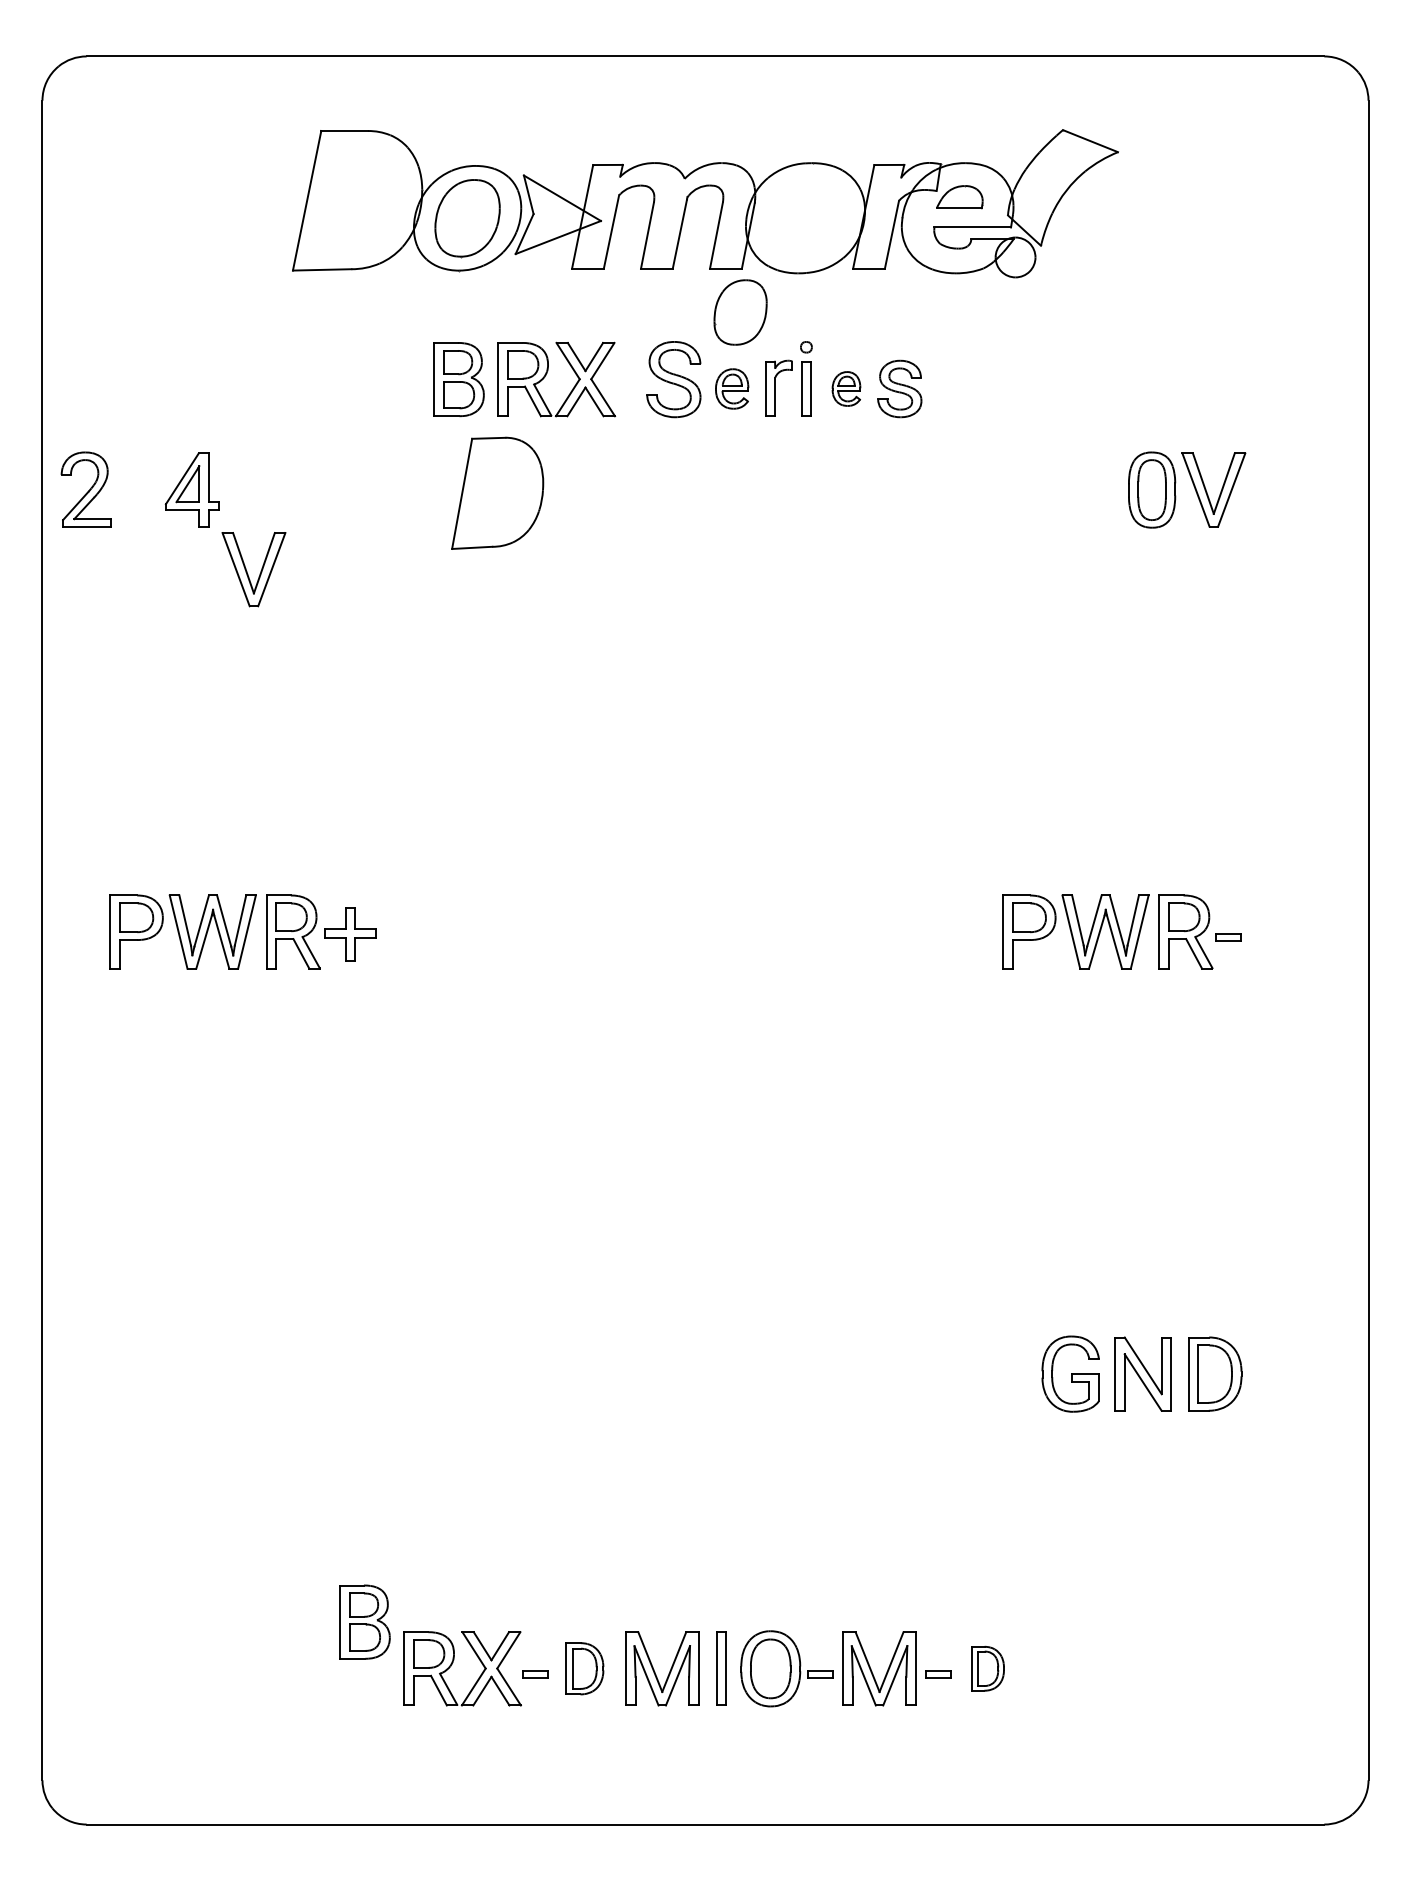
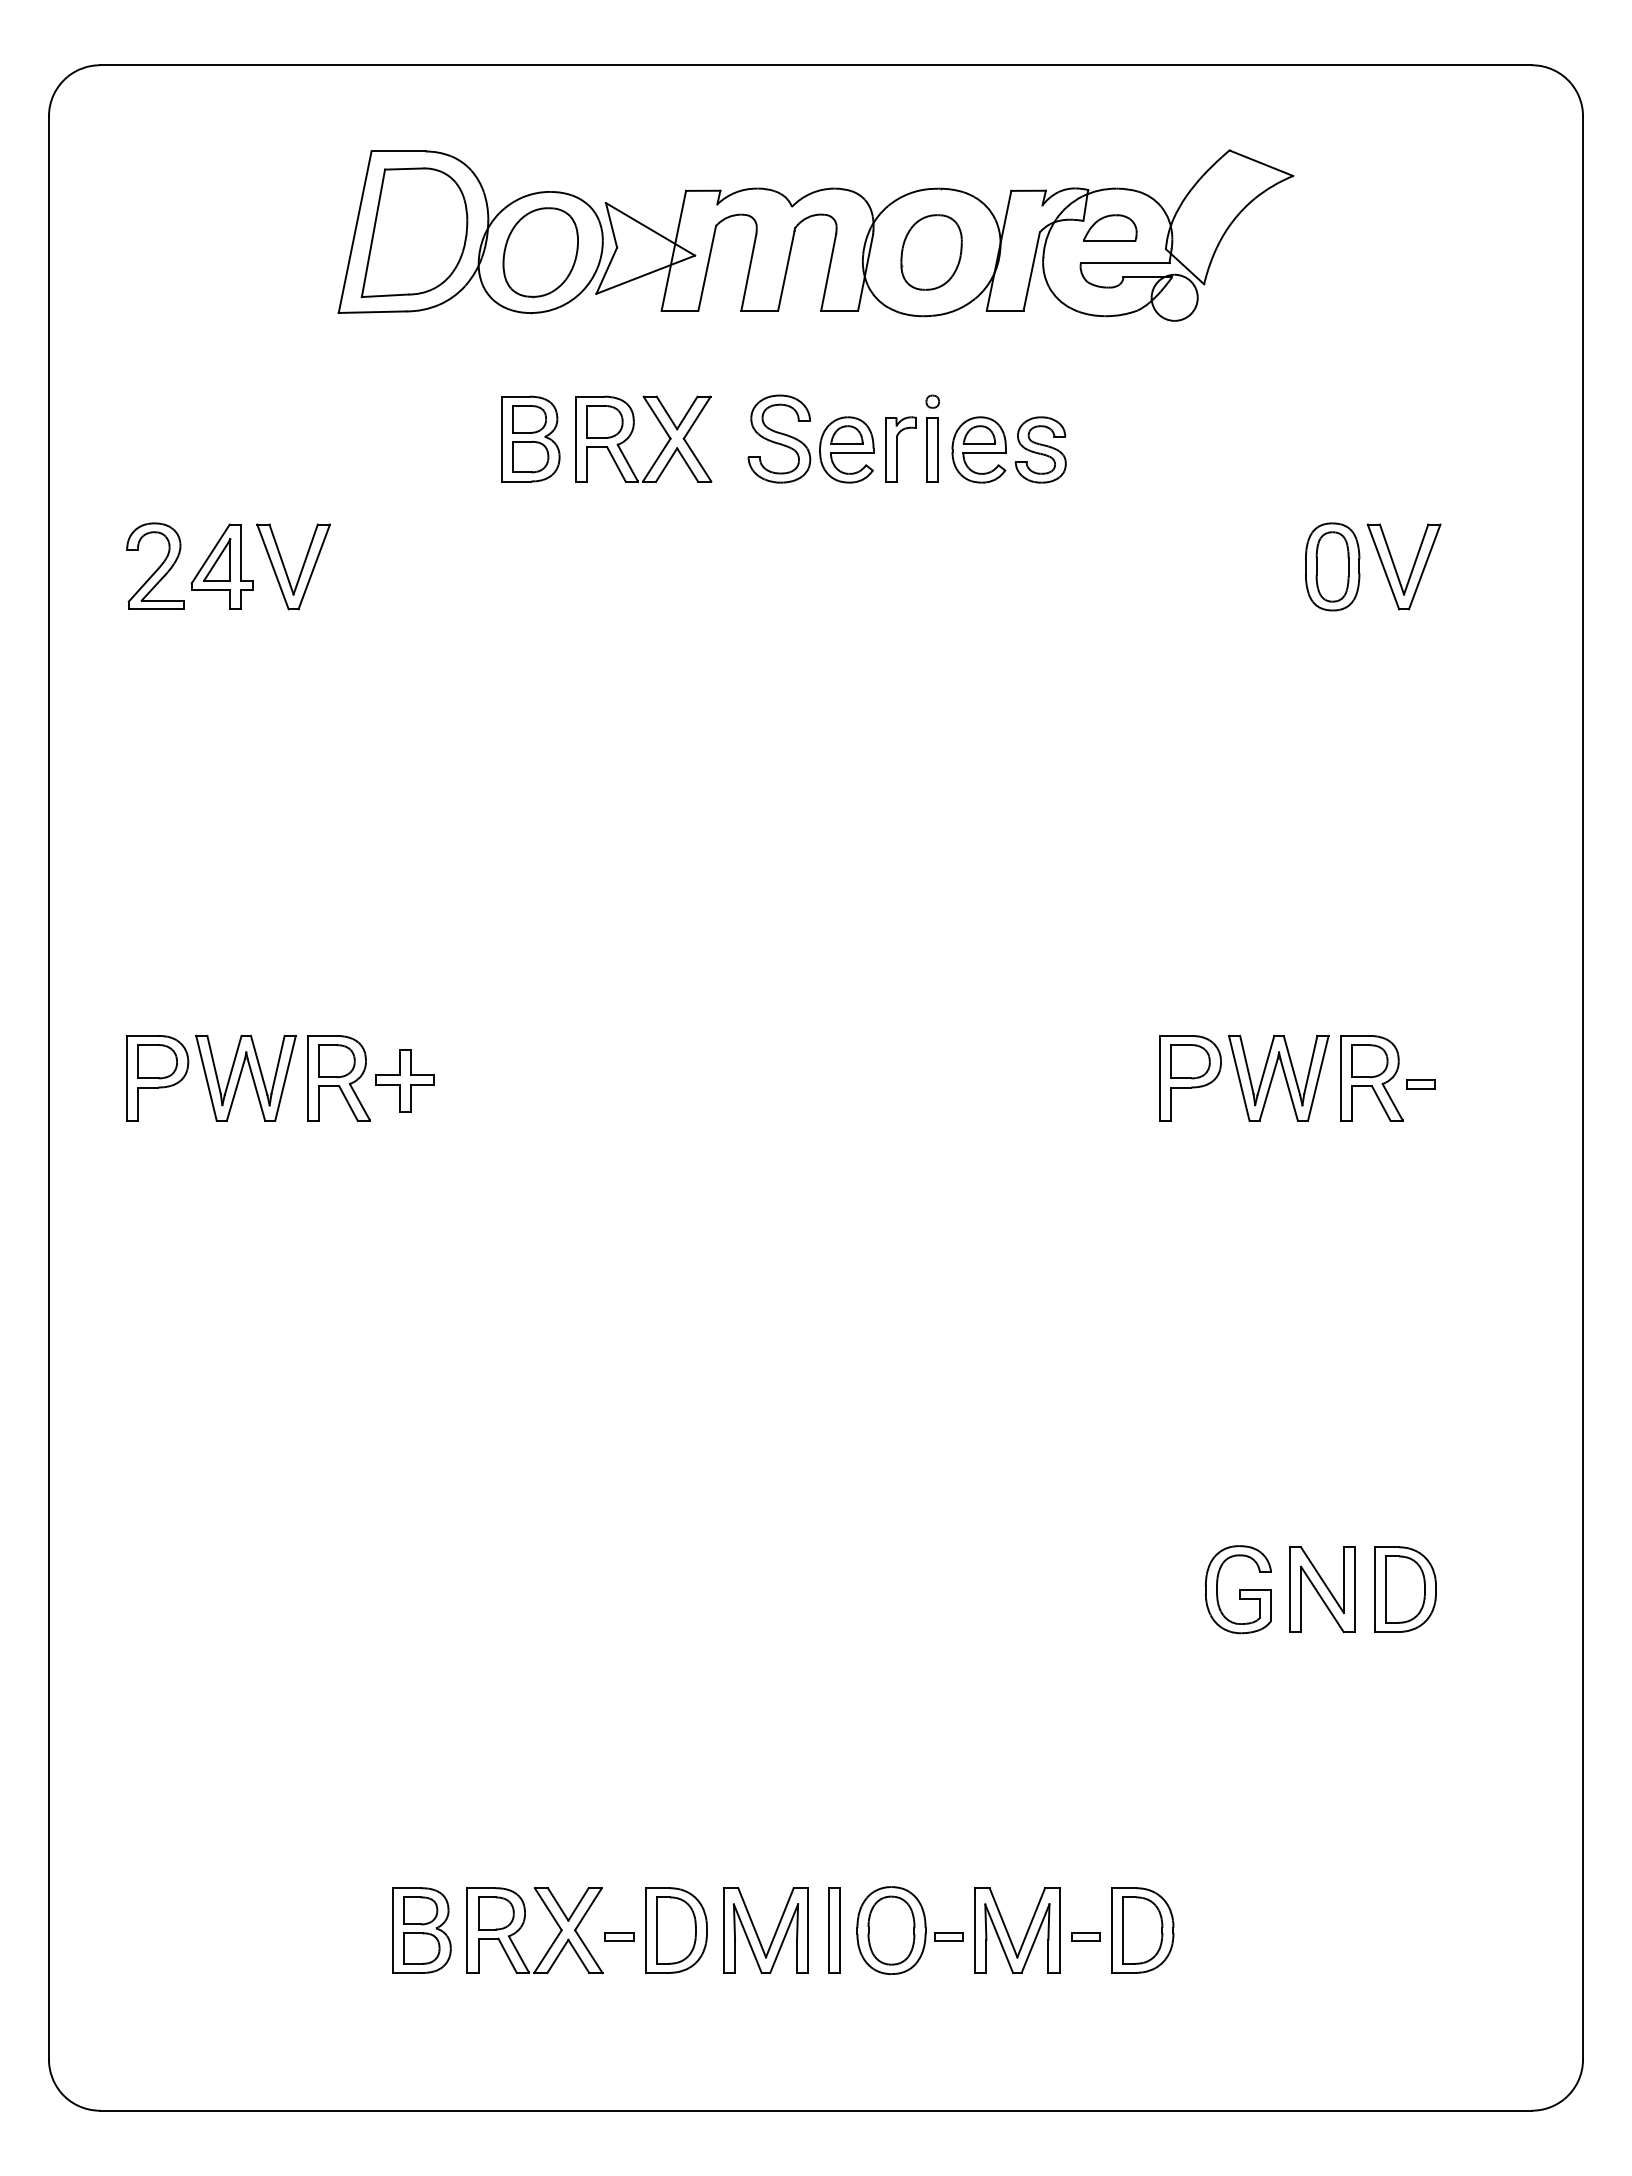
part: (740, 312) -> (931, 252), moved
part: (731, 388) -> (846, 449), size x1.43
part: (845, 388) -> (978, 449), size x1.67
part: (86, 488) -> (155, 565), moved
part: (497, 493) -> (414, 232), moved
part: (246, 570) -> (285, 567), moved
part: (364, 1622) -> (421, 1930), moved
part: (584, 1668) -> (676, 1930), size x1.43
part: (987, 1668) -> (1142, 1930), size x1.67

